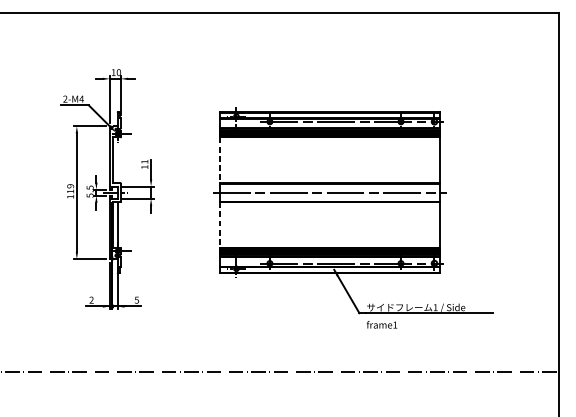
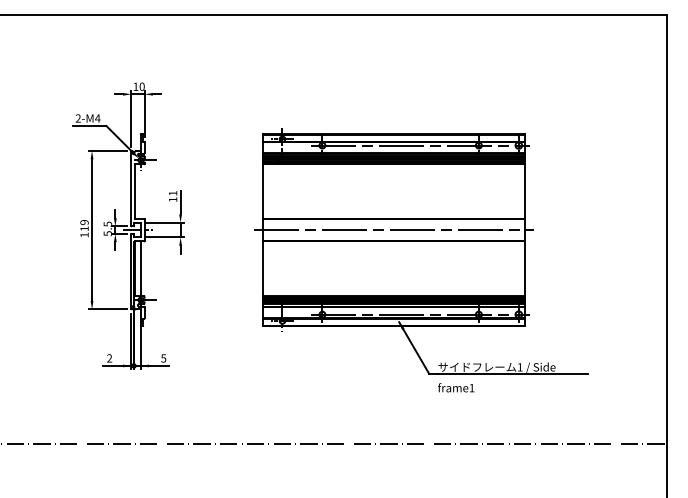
line: (219, 161) -> (262, 192), dashed -> solid
line: (219, 225) -> (262, 269), dashed -> solid

